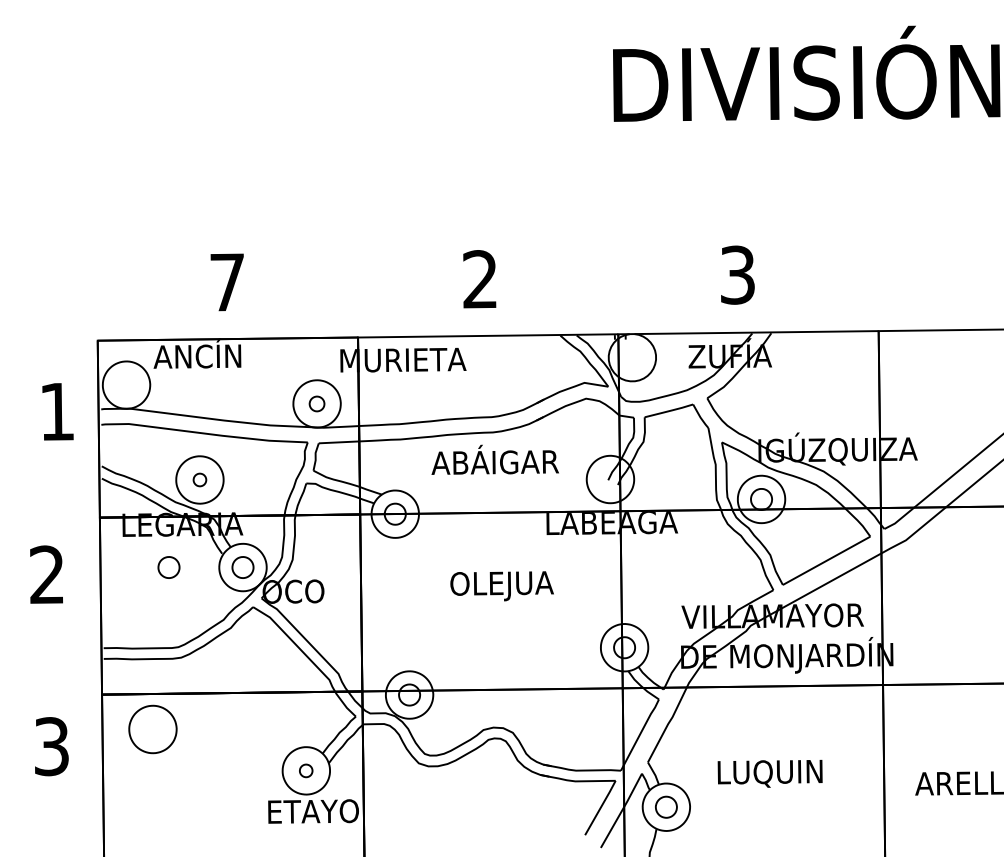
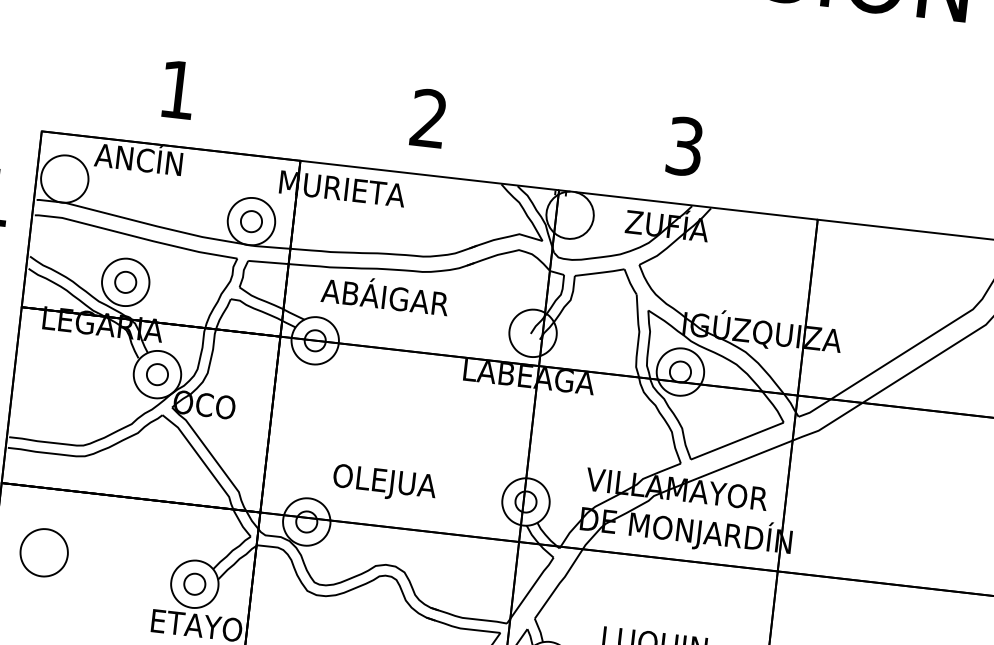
text: (226, 282) -> (176, 89), 7 -> 1
part: (316, 403) -> (250, 221), size x1.43
text: (494, 459) -> (384, 294), moved
part: (199, 479) -> (125, 281), size x1.67
part: (168, 567) -> (83, 365), removed
text: (501, 586) -> (384, 483), moved
part: (152, 729) -> (43, 552), moved
part: (305, 770) -> (194, 583), size x1.67

